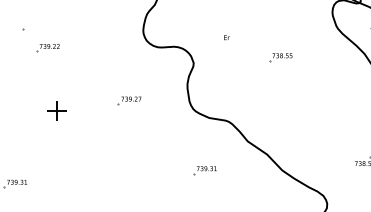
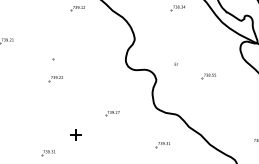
part: (46, 49) -> (55, 79), moved
part: (129, 100) -> (112, 113), moved
part: (56, 110) -> (75, 134), moved

